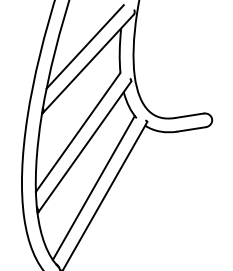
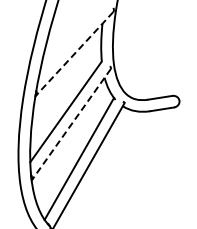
line: (84, 46) -> (71, 39), removed
line: (88, 63) -> (74, 53), solid -> dashed
line: (84, 147) -> (71, 124), solid -> dashed

